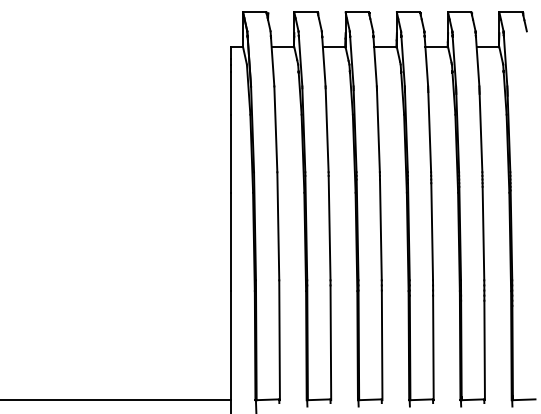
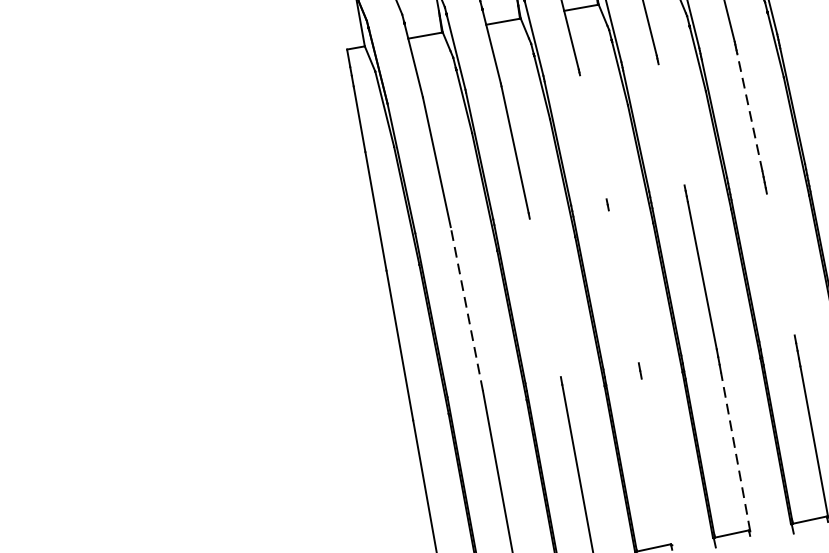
line: (377, 131) -> (592, 137), removed
line: (429, 132) -> (671, 125), removed
line: (480, 132) -> (748, 111), solid -> dashed
line: (278, 225) -> (466, 307), solid -> dashed
line: (329, 227) -> (545, 296), removed
line: (380, 229) -> (623, 286), removed
line: (483, 233) -> (780, 264), removed
line: (381, 345) -> (656, 462), removed
line: (433, 347) -> (735, 451), solid -> dashed

